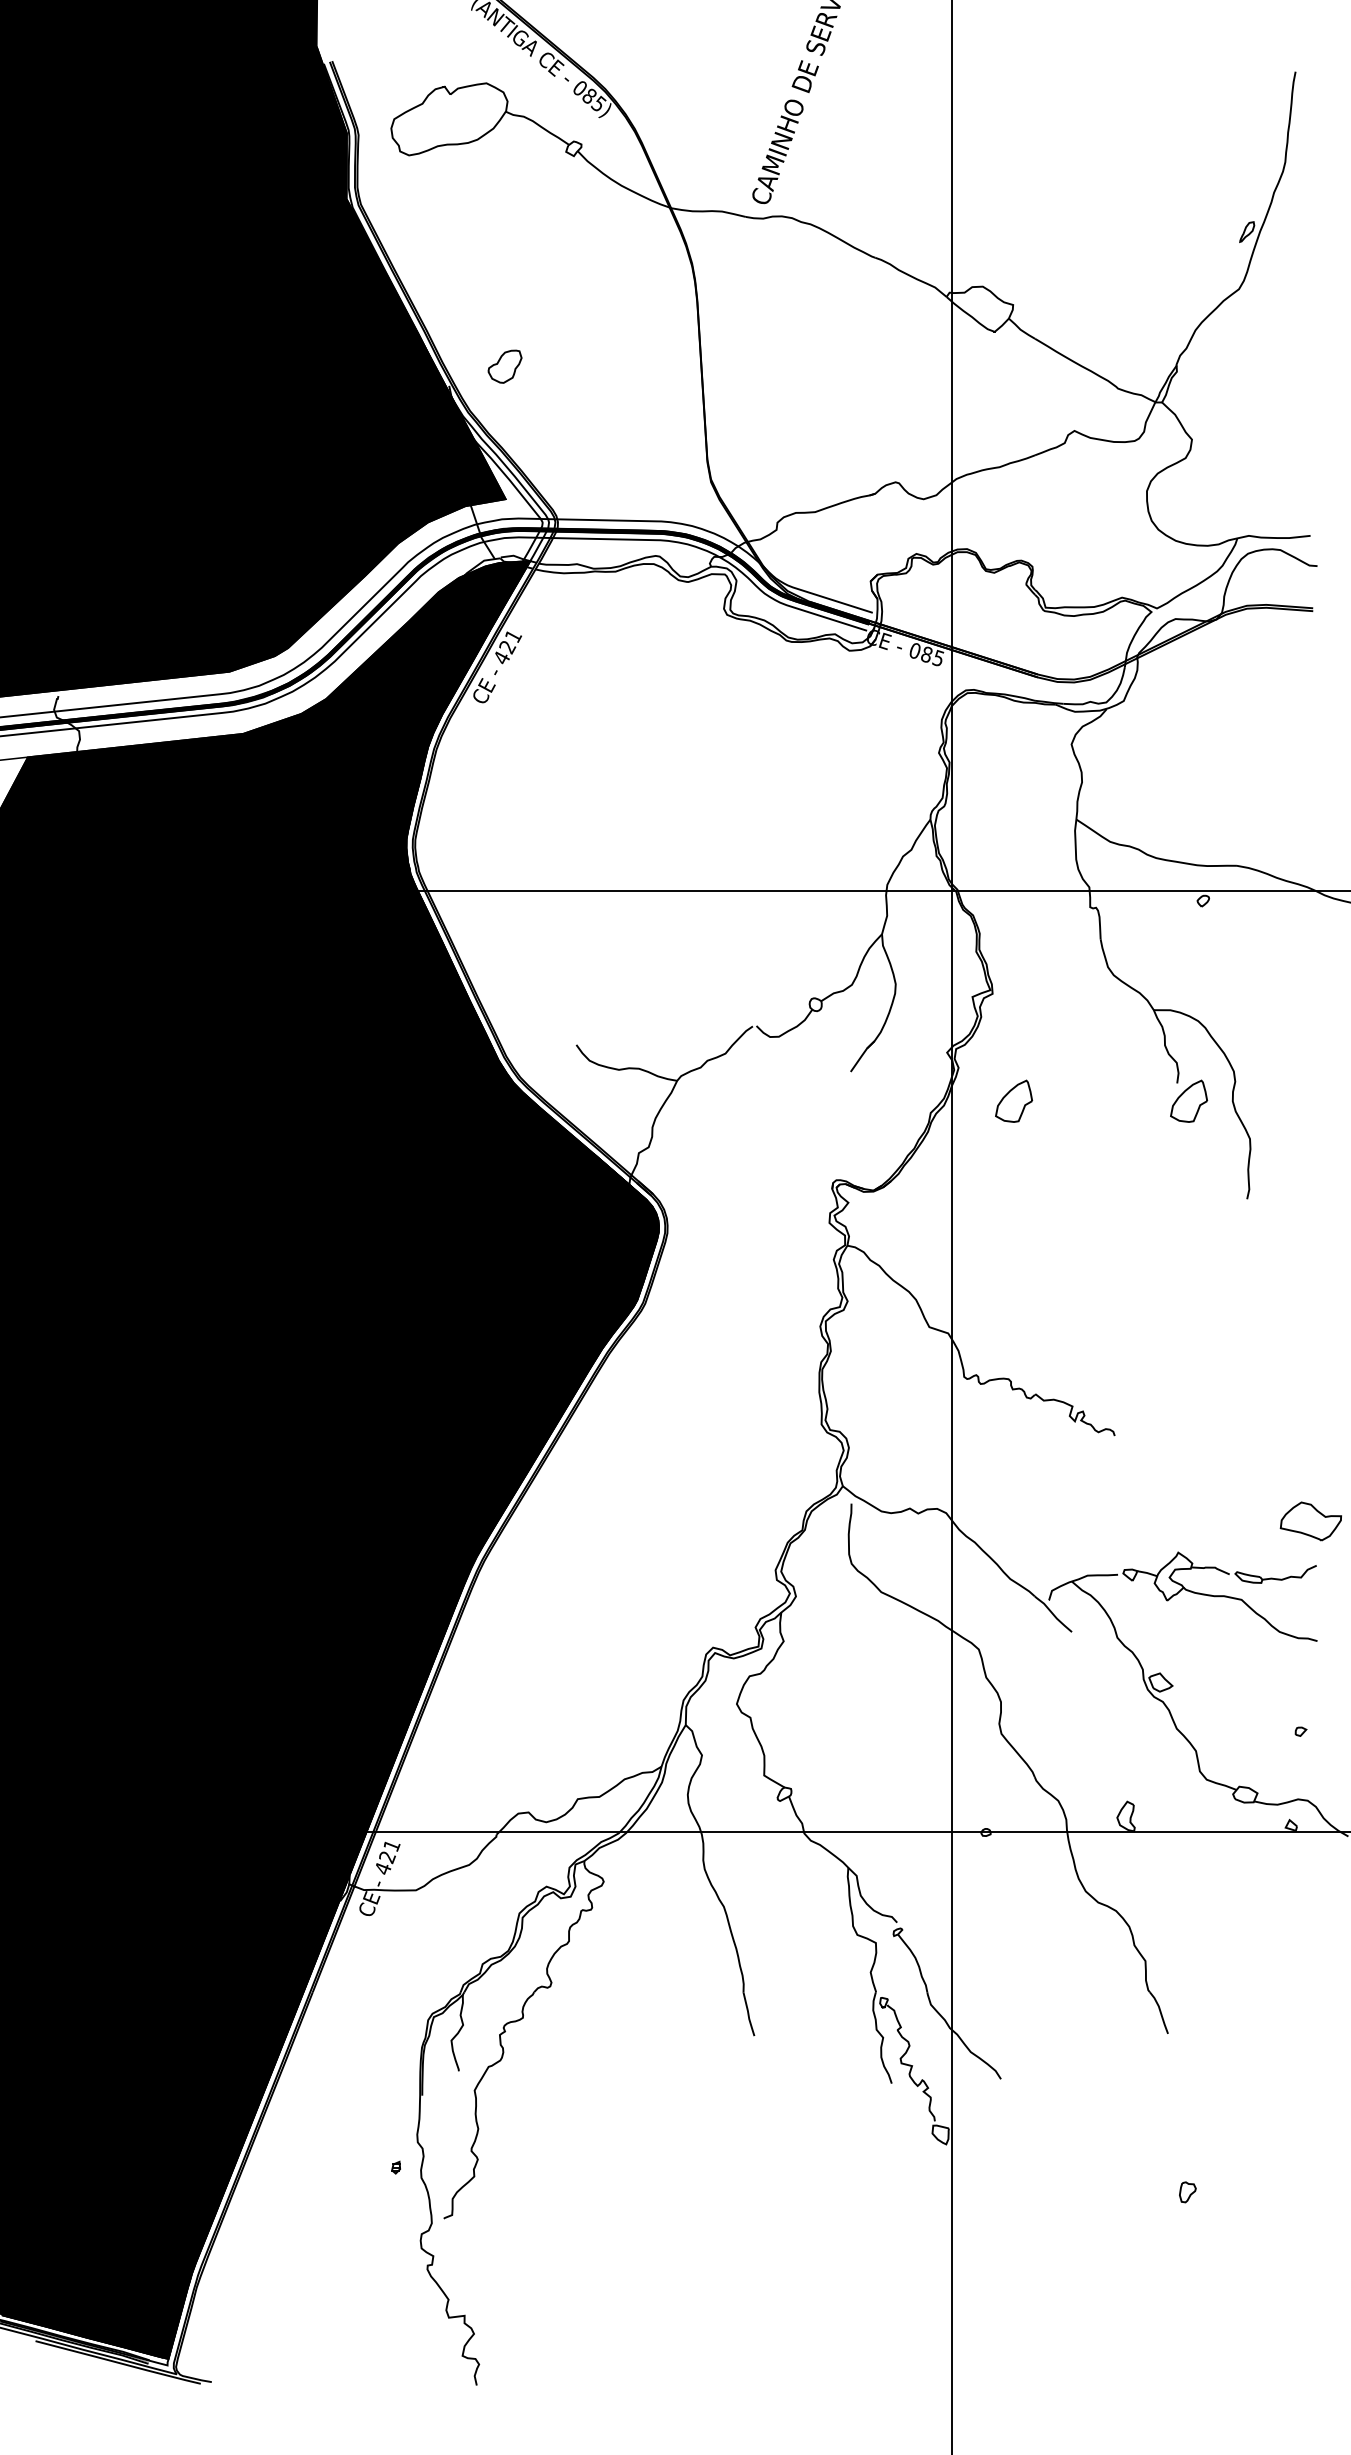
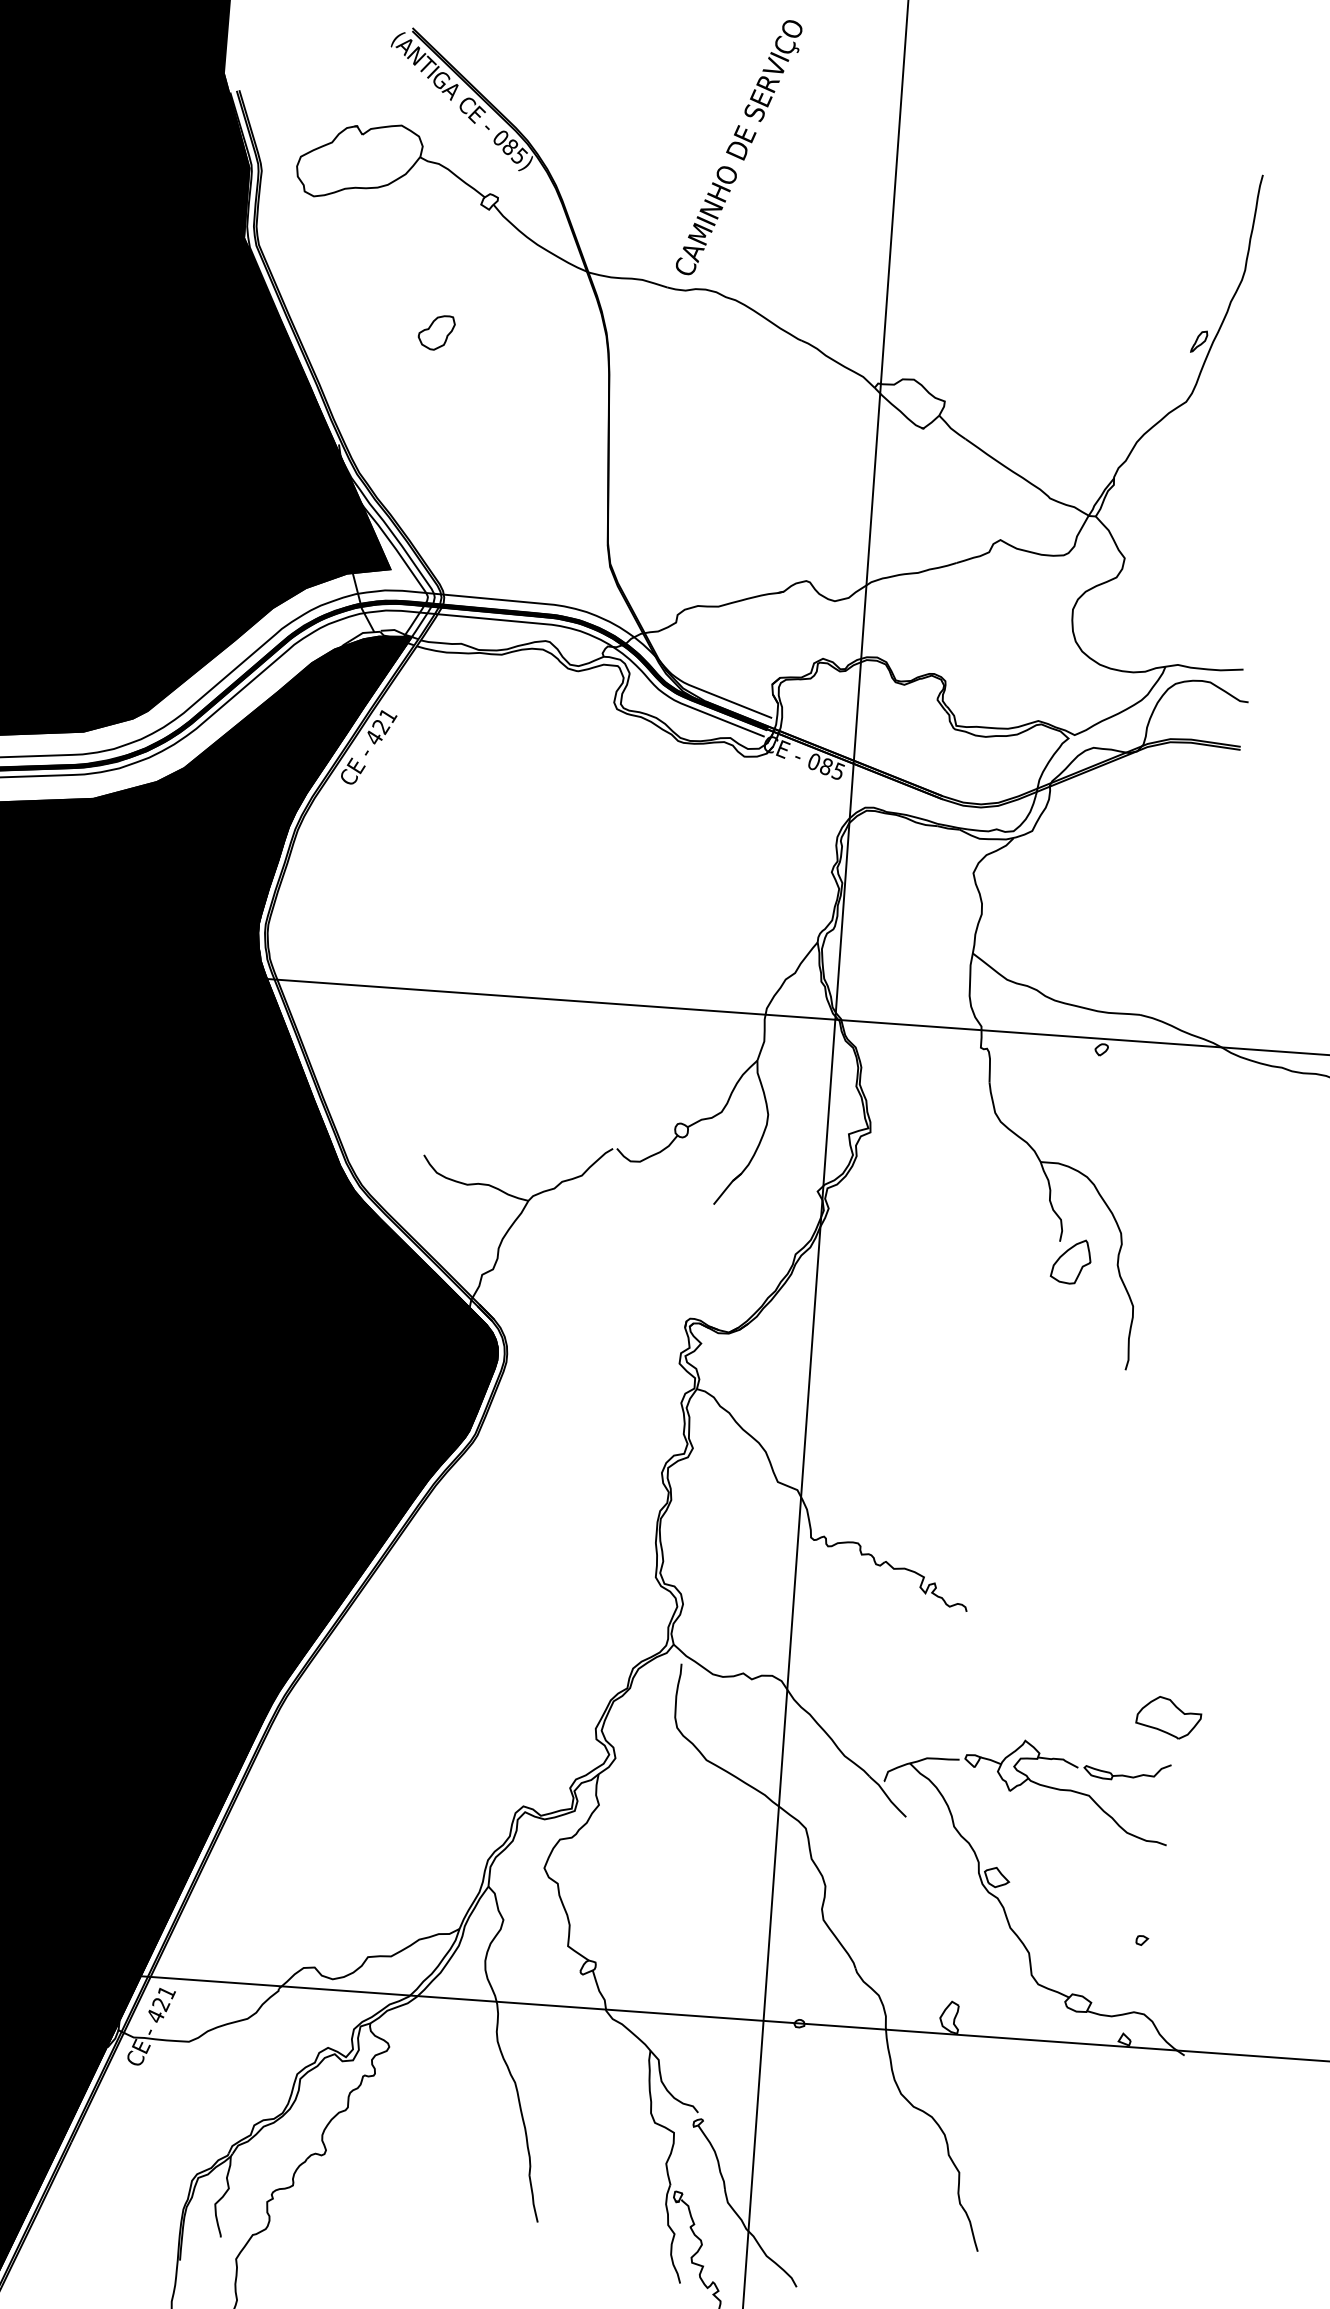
part: (504, 366) -> (436, 332), moved
part: (1014, 1100) -> (885, 1247), removed

